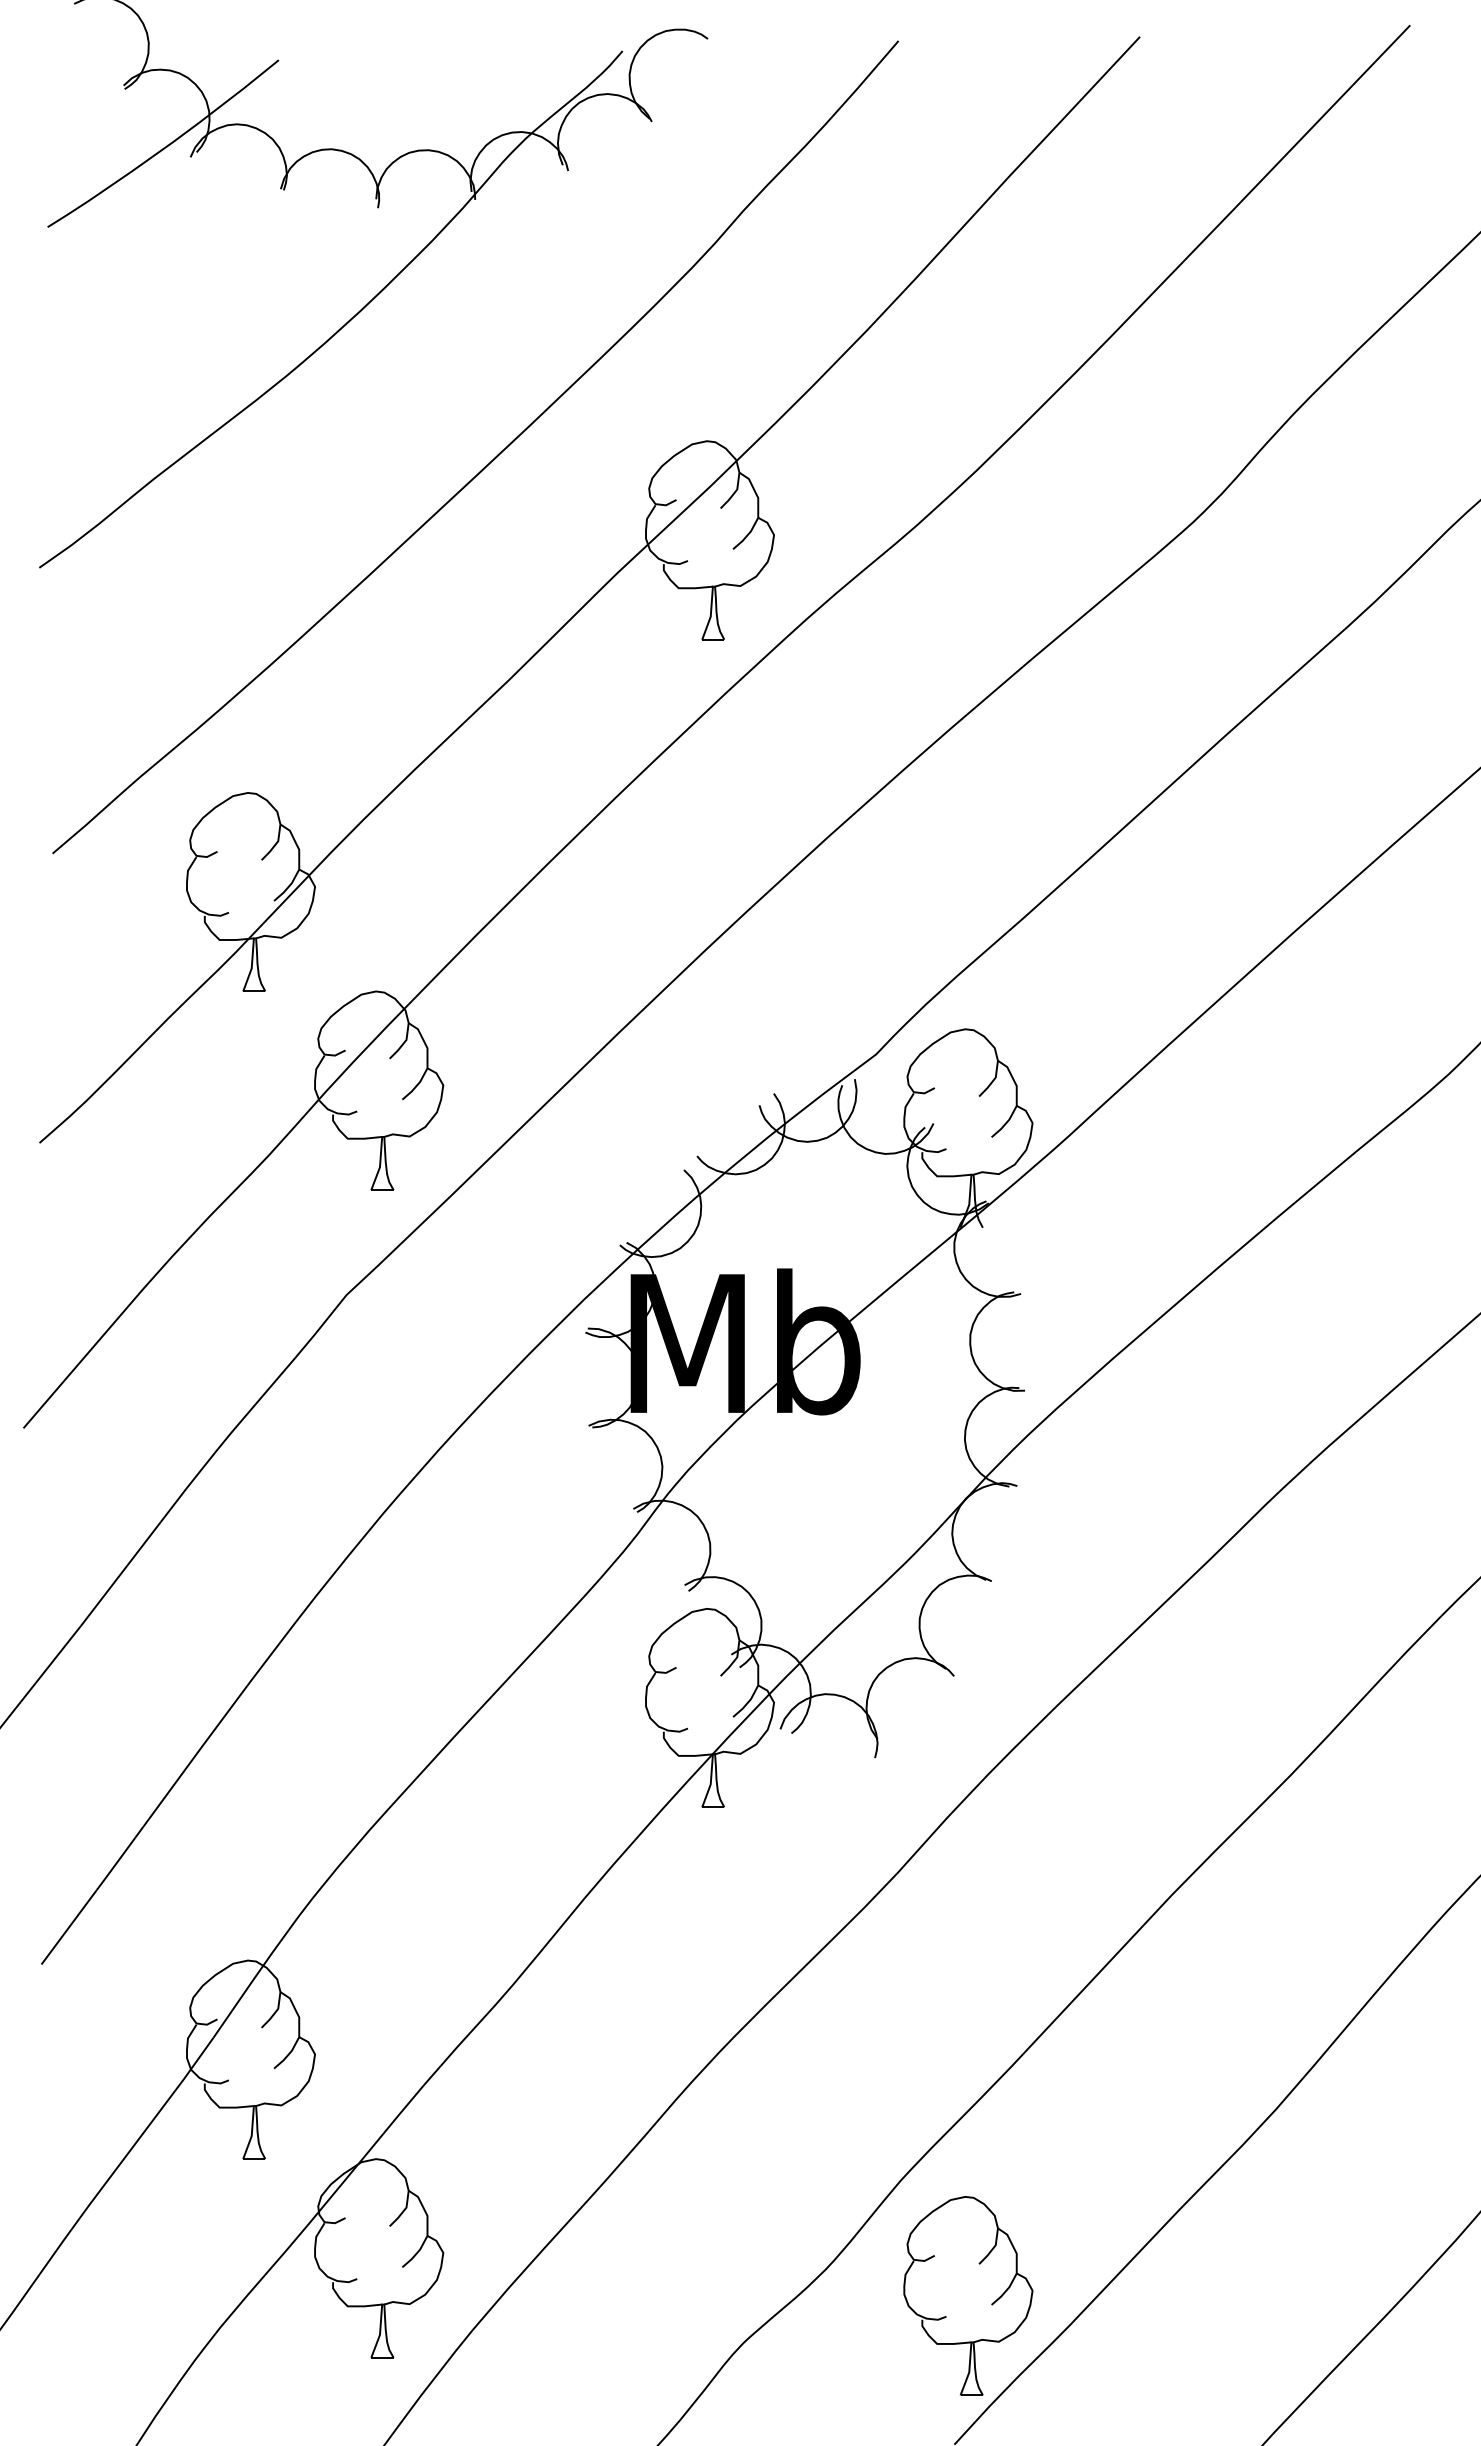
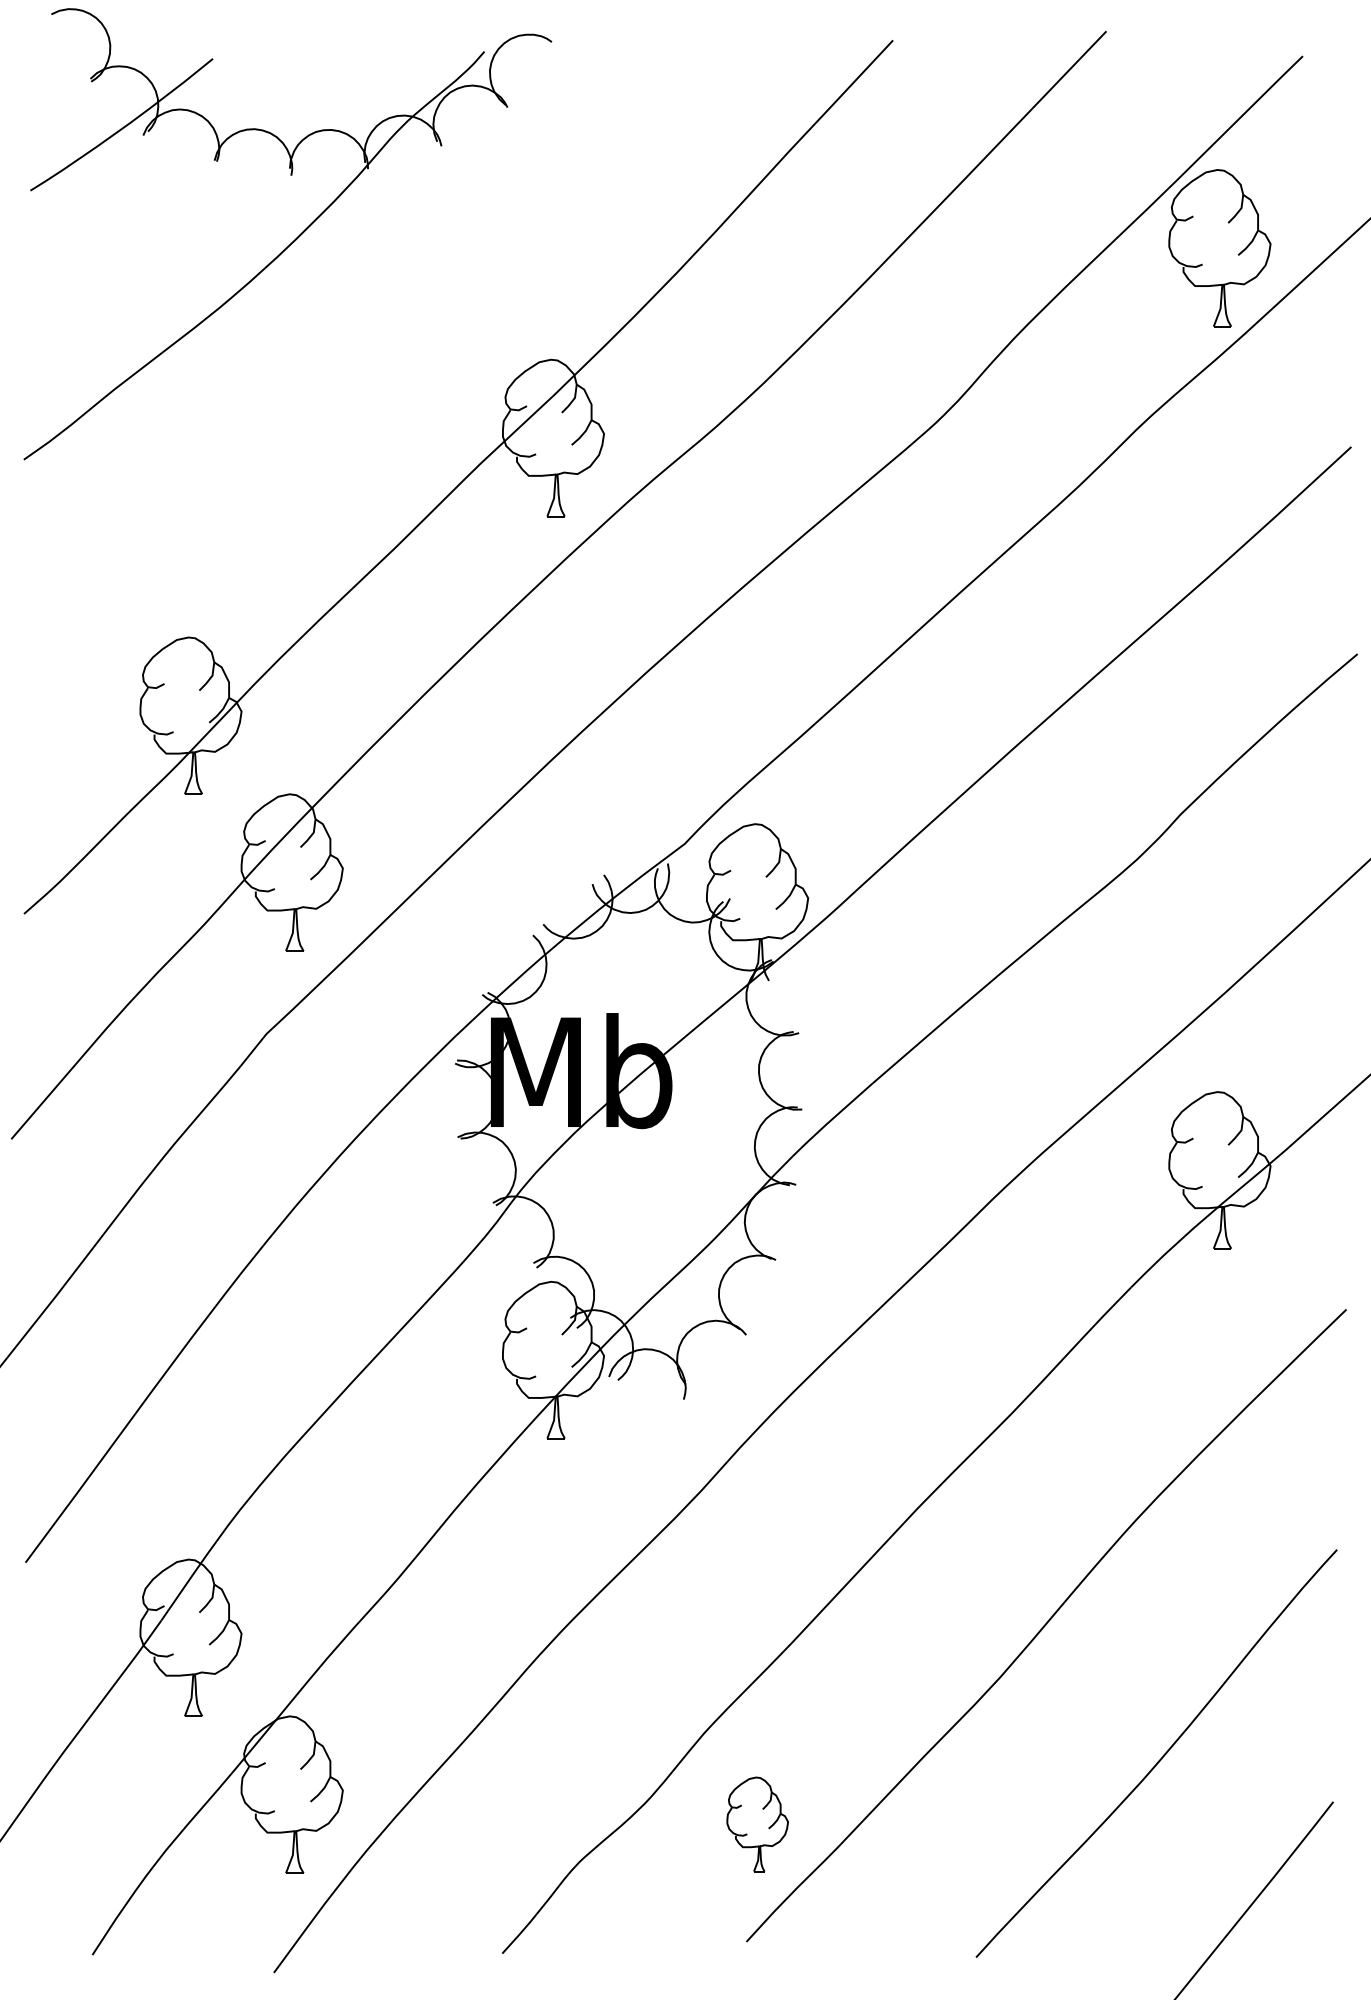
curve: (489, 461) -> (379, 375), removed
part: (968, 2296) -> (757, 1824), size x0.6

